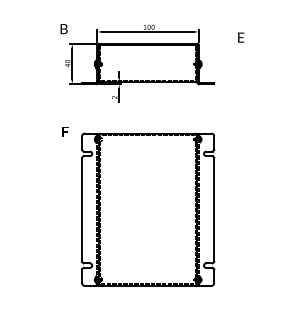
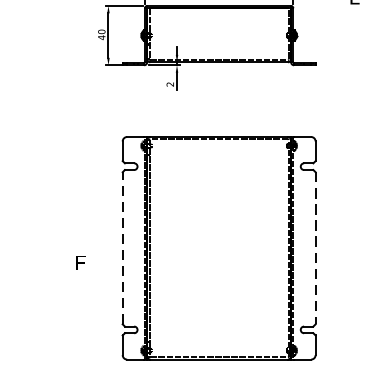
text: (65, 131) -> (81, 262), moved
line: (82, 209) -> (123, 247), solid -> dashed
line: (214, 210) -> (316, 249), solid -> dashed

